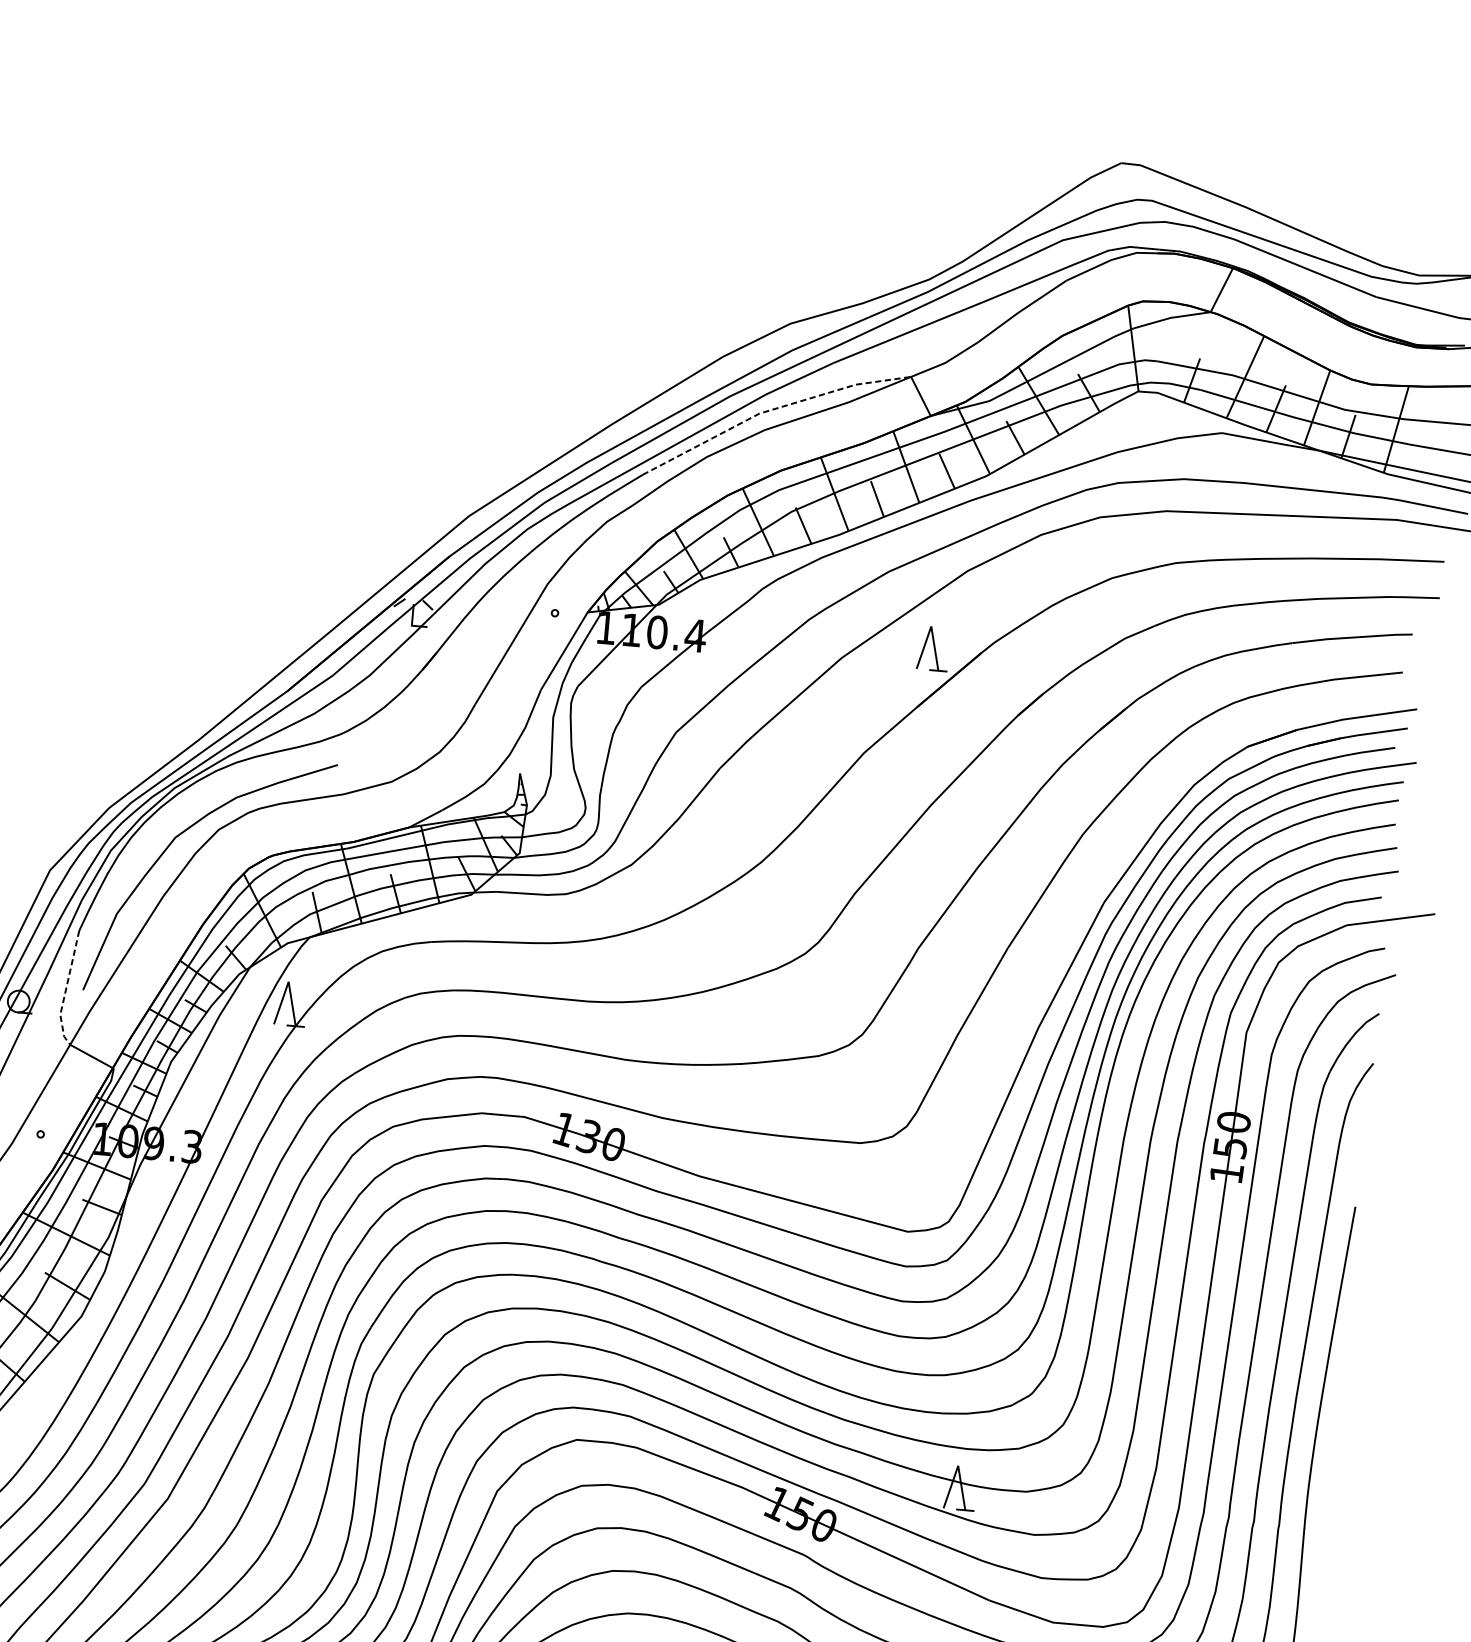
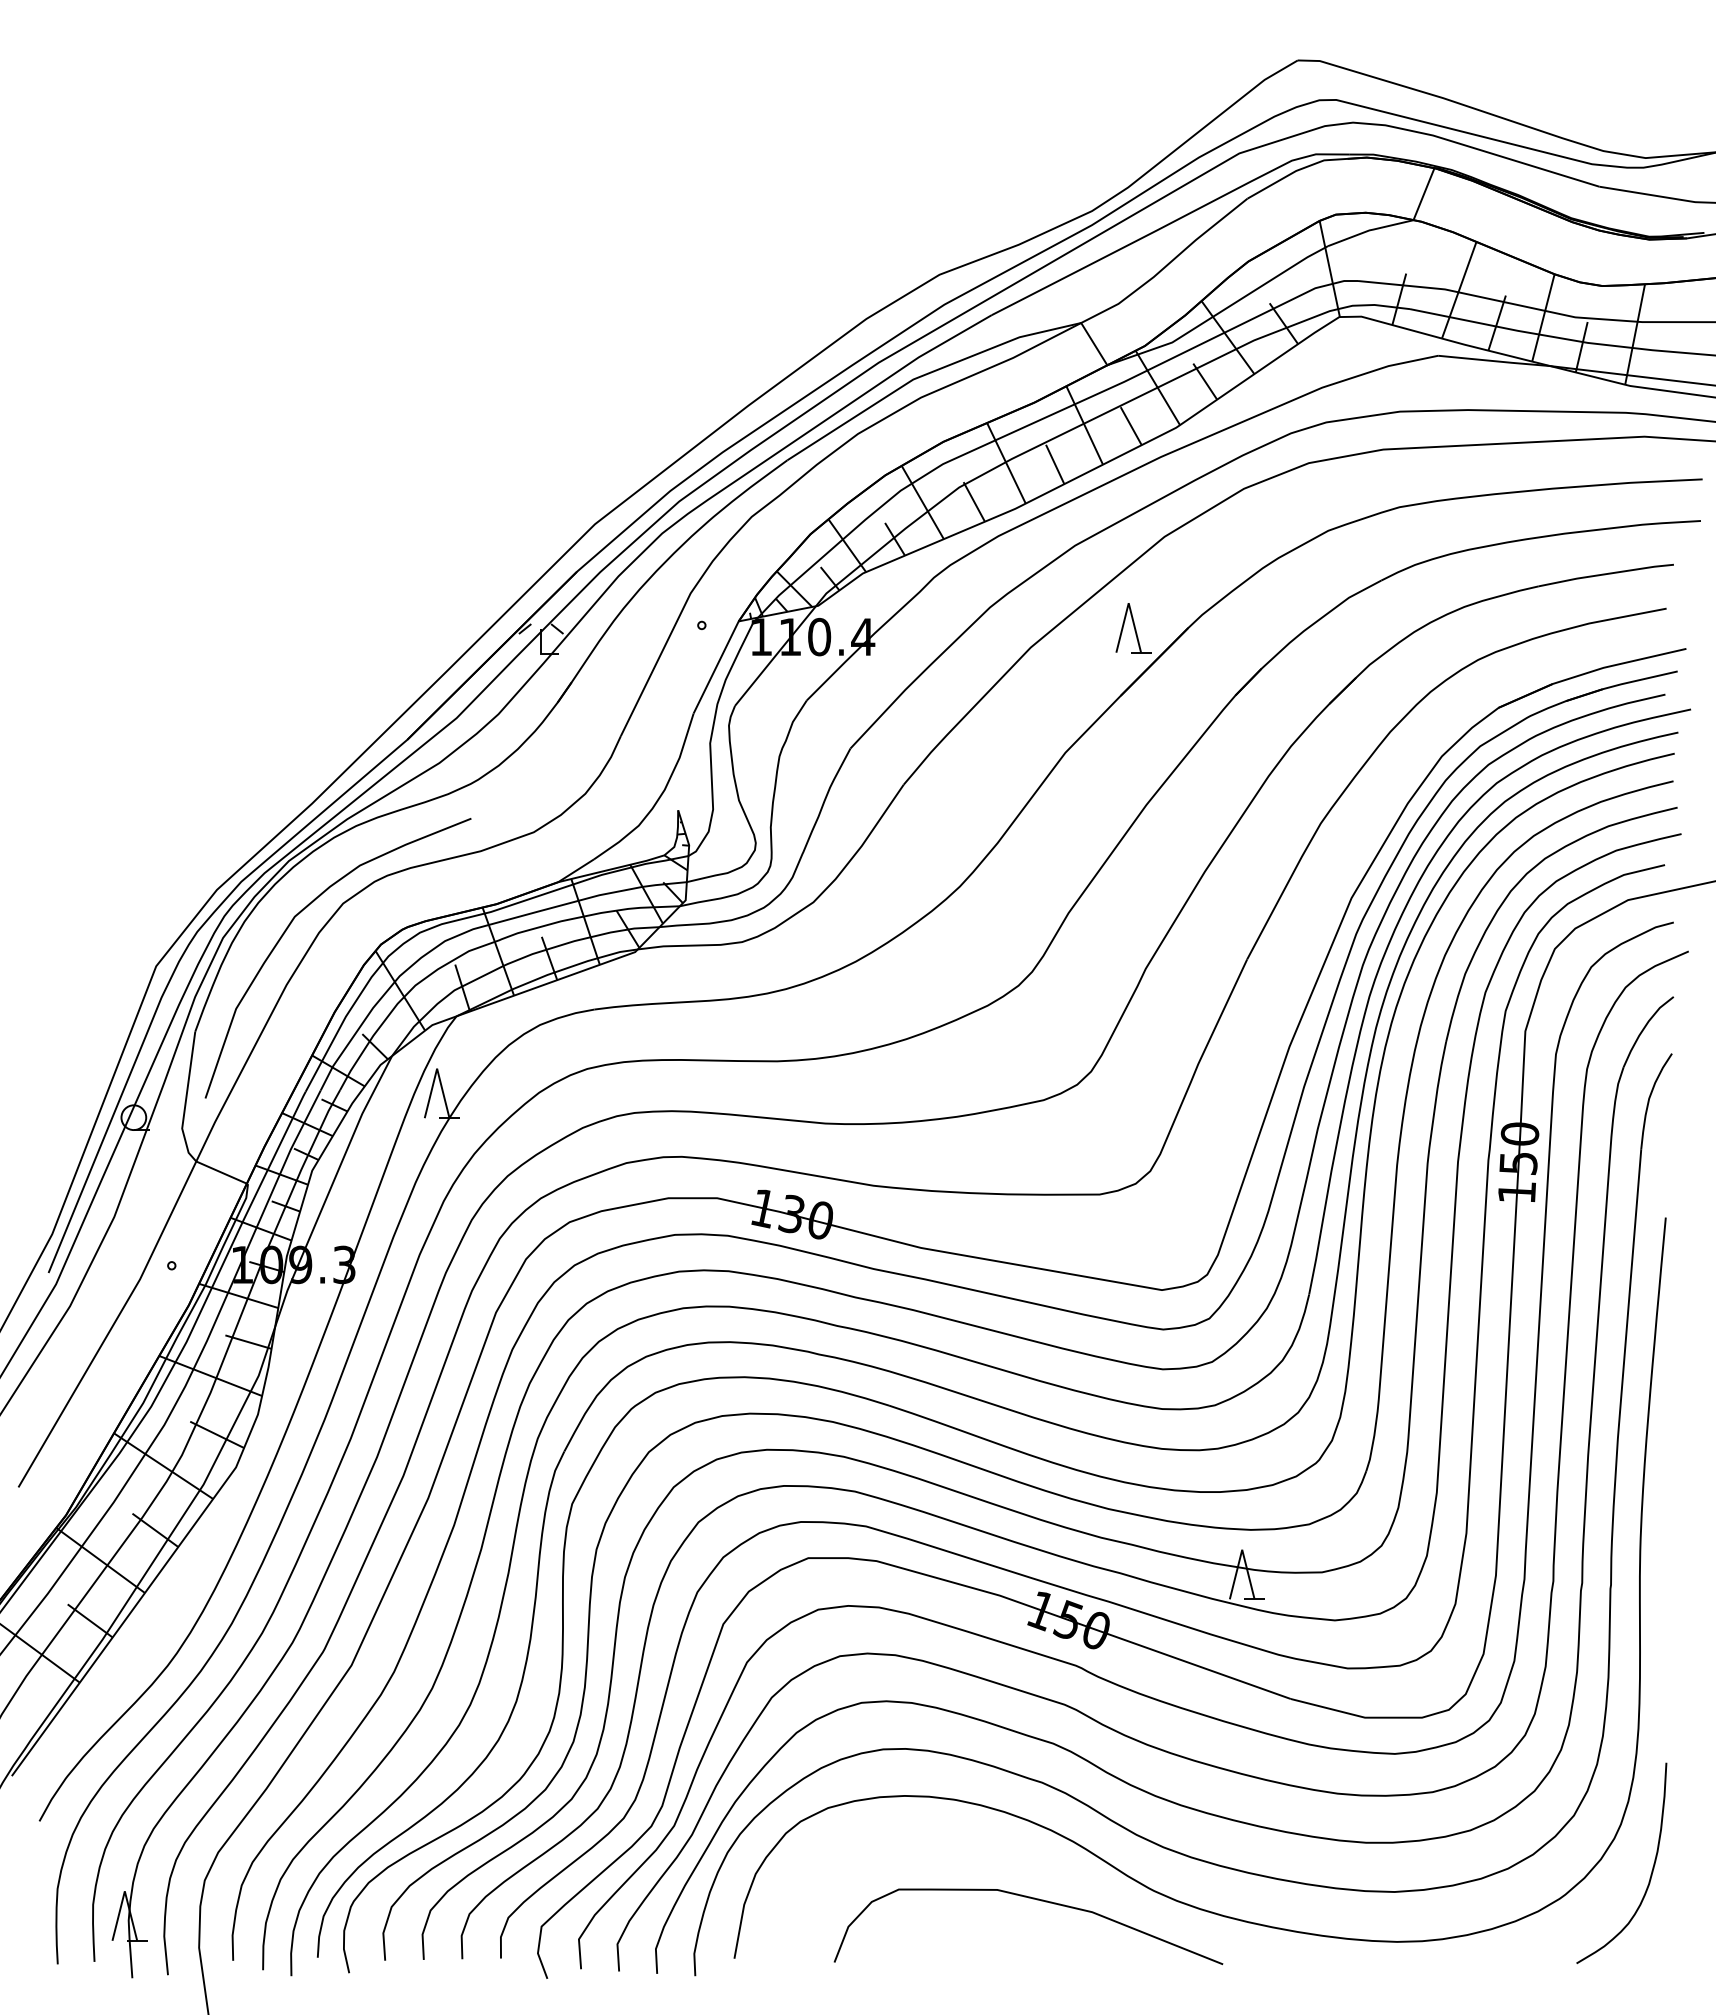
line: (772, 410) -> (927, 374), dashed -> solid
line: (66, 989) -> (186, 1099), dashed -> solid

